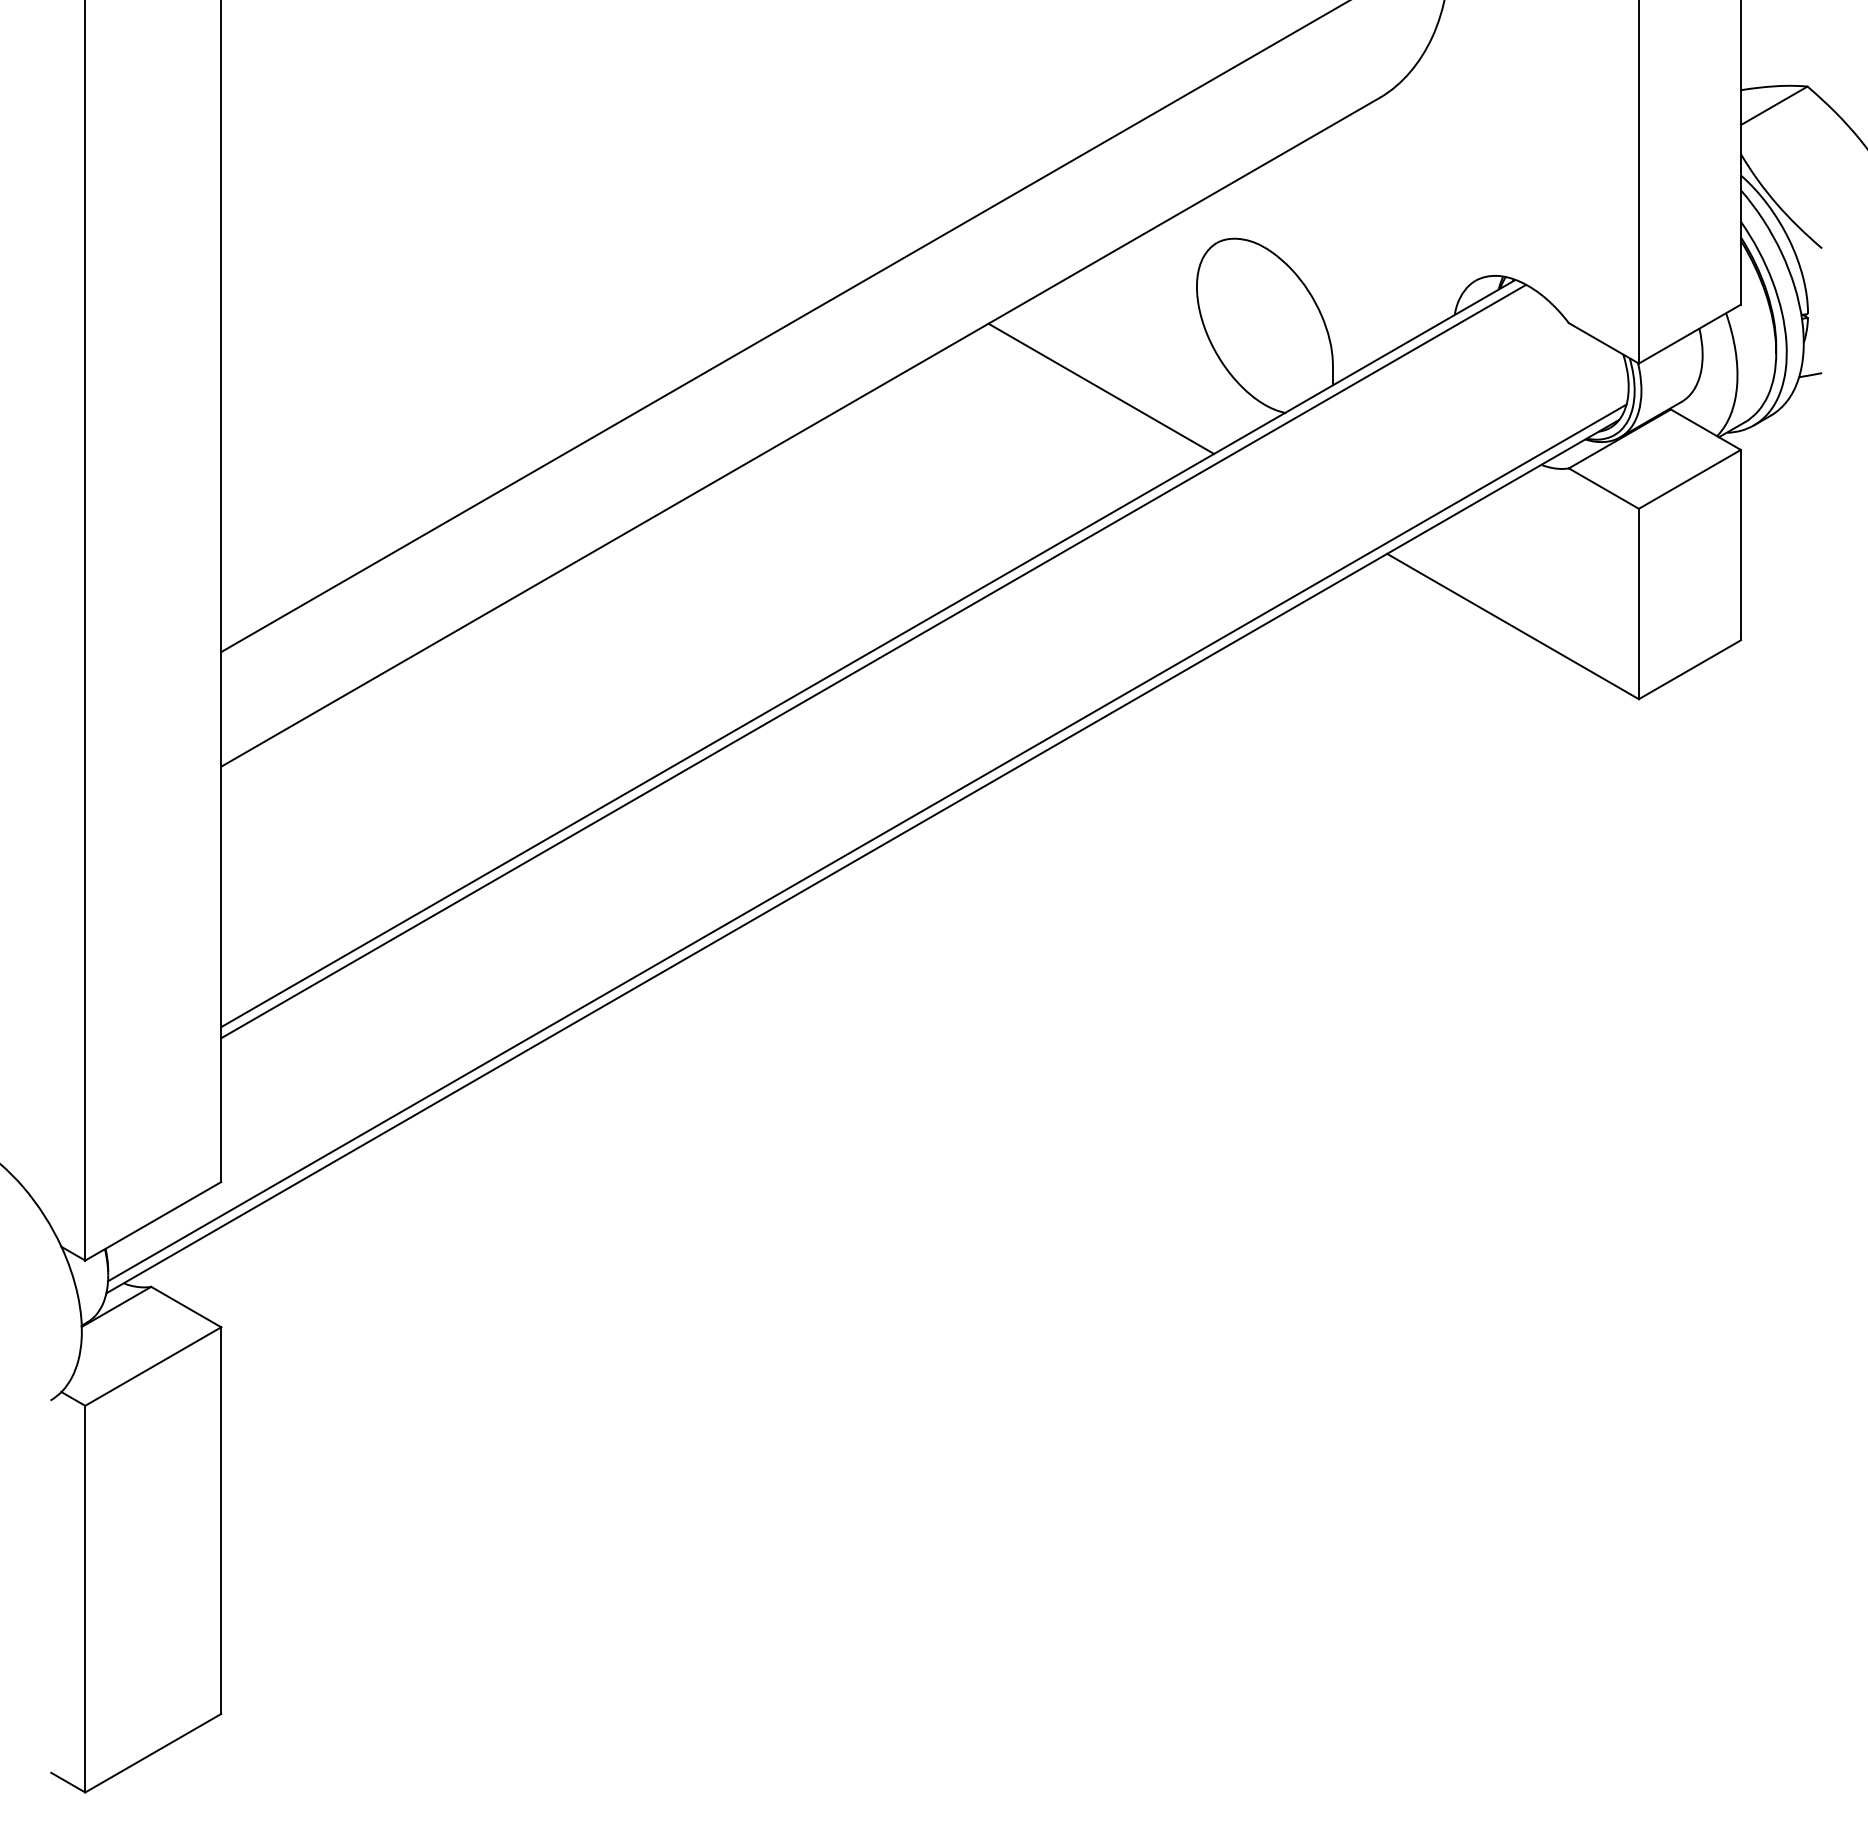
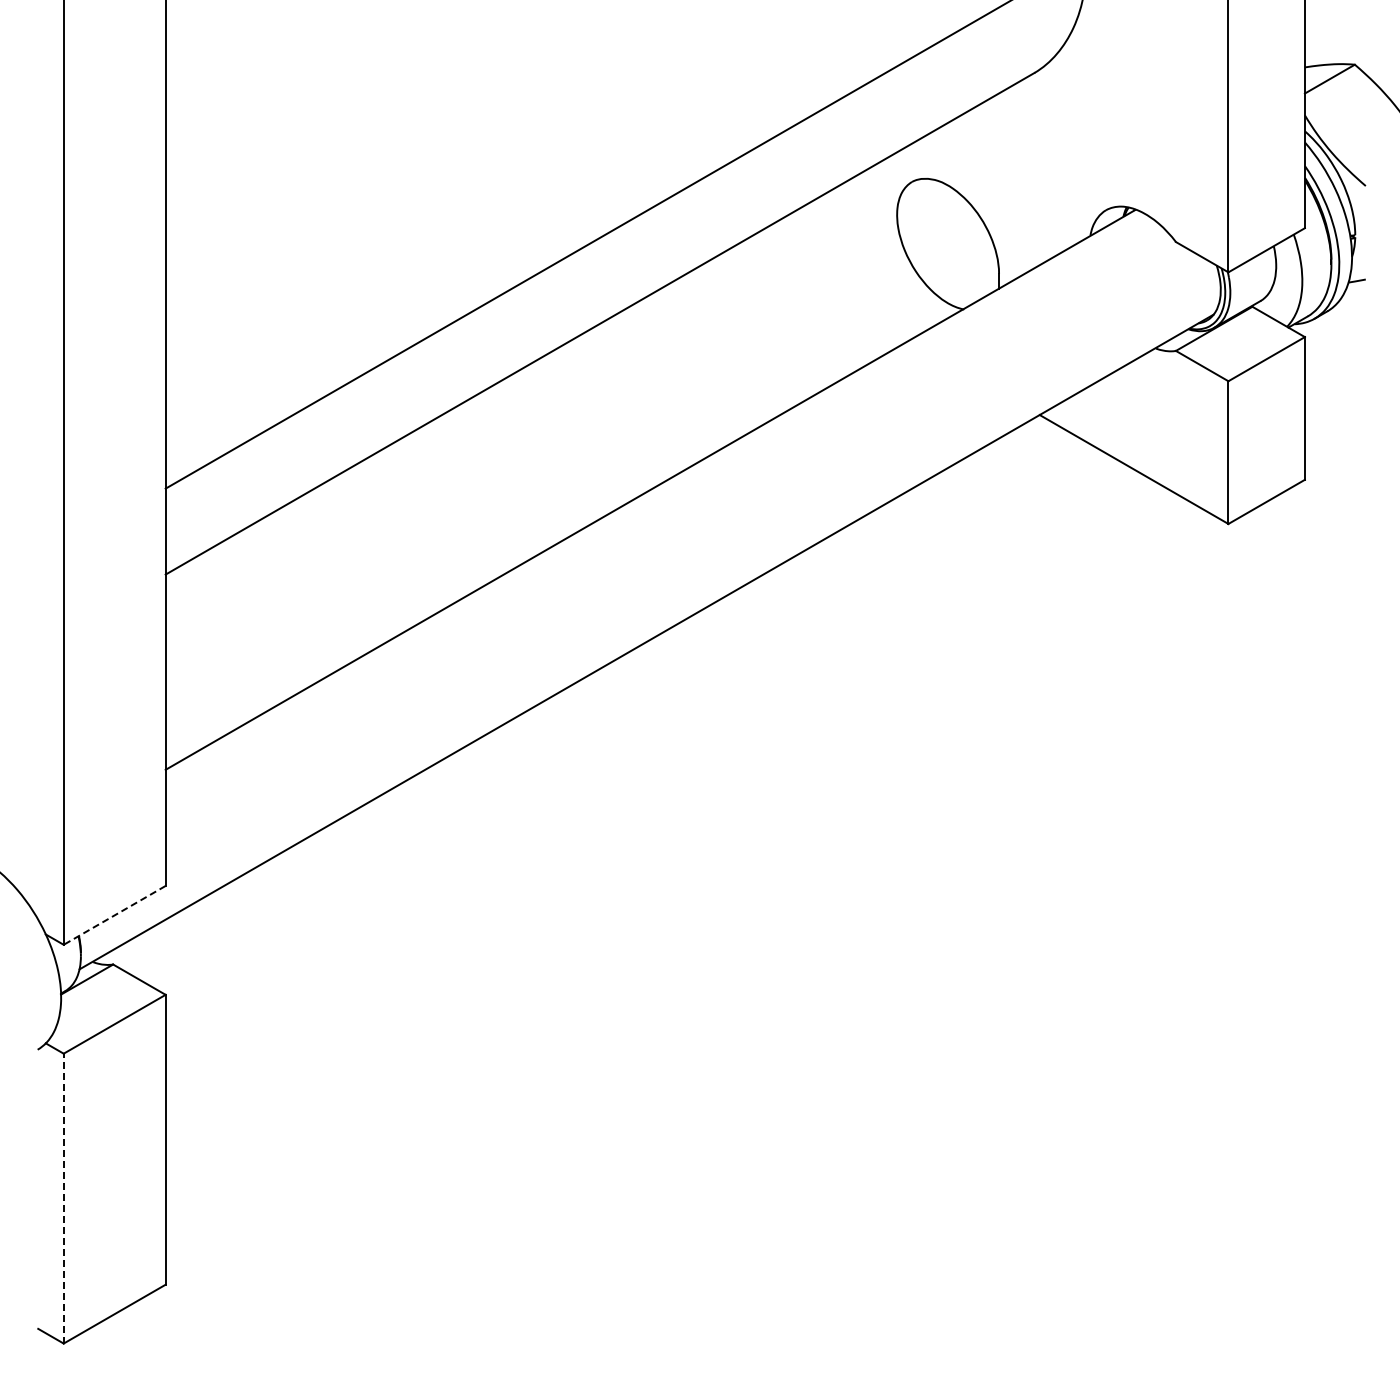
line: (1100, 389) -> (824, 291), removed
line: (873, 661) -> (654, 495), removed
line: (866, 842) -> (649, 631), removed
line: (153, 1221) -> (114, 915), solid -> dashed
line: (84, 1598) -> (63, 1198), solid -> dashed

